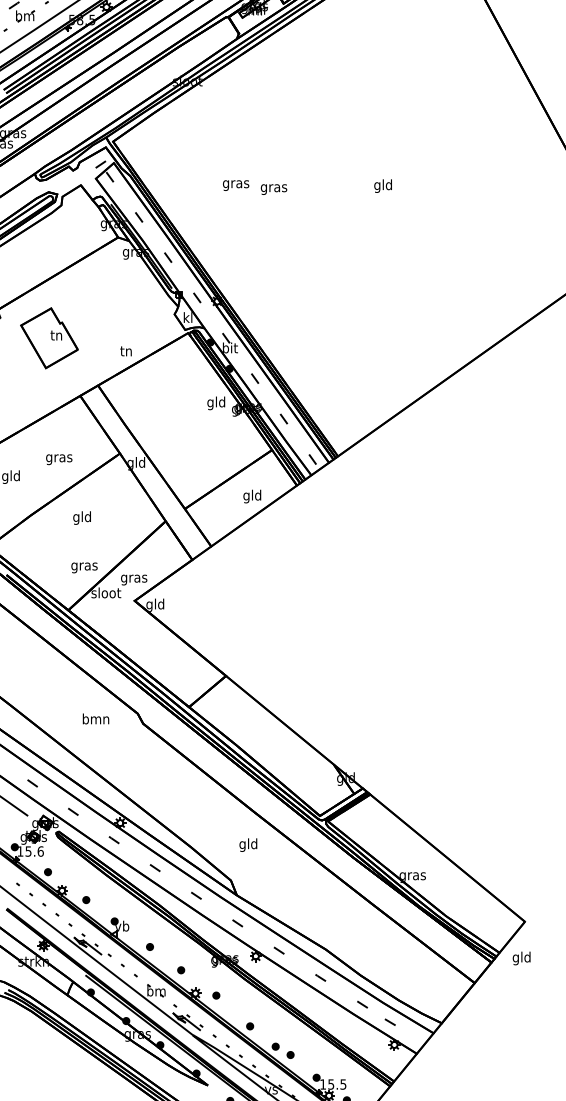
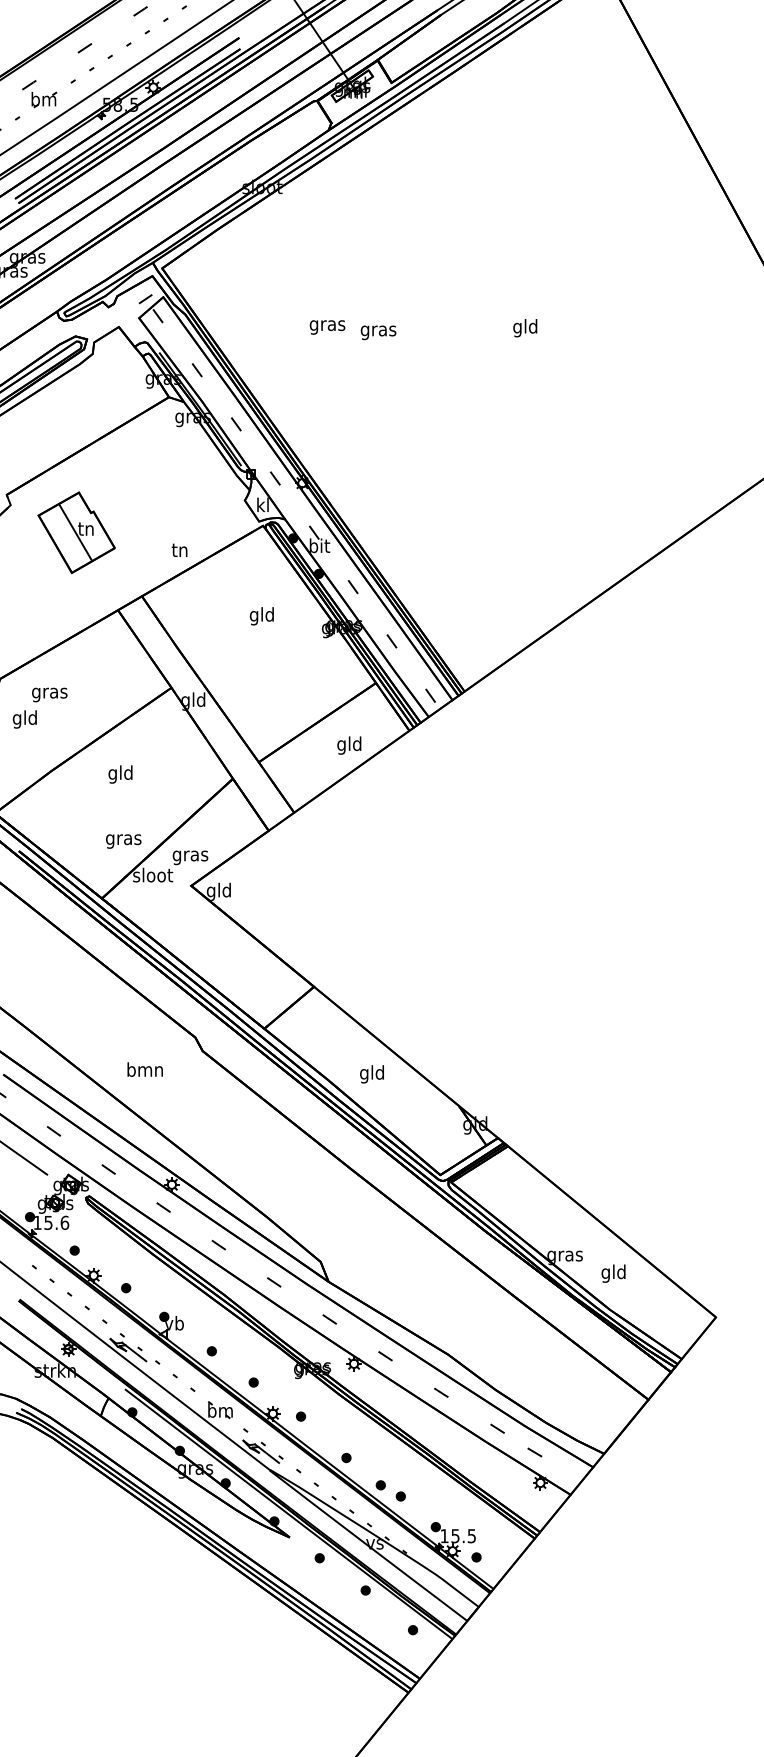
line: (48, 338) -> (75, 532), added
text: (215, 403) -> (261, 616), moved
text: (59, 459) -> (49, 694), moved
text: (95, 718) -> (144, 1069), moved
text: (247, 845) -> (371, 1074), moved
text: (521, 958) -> (613, 1273), moved

